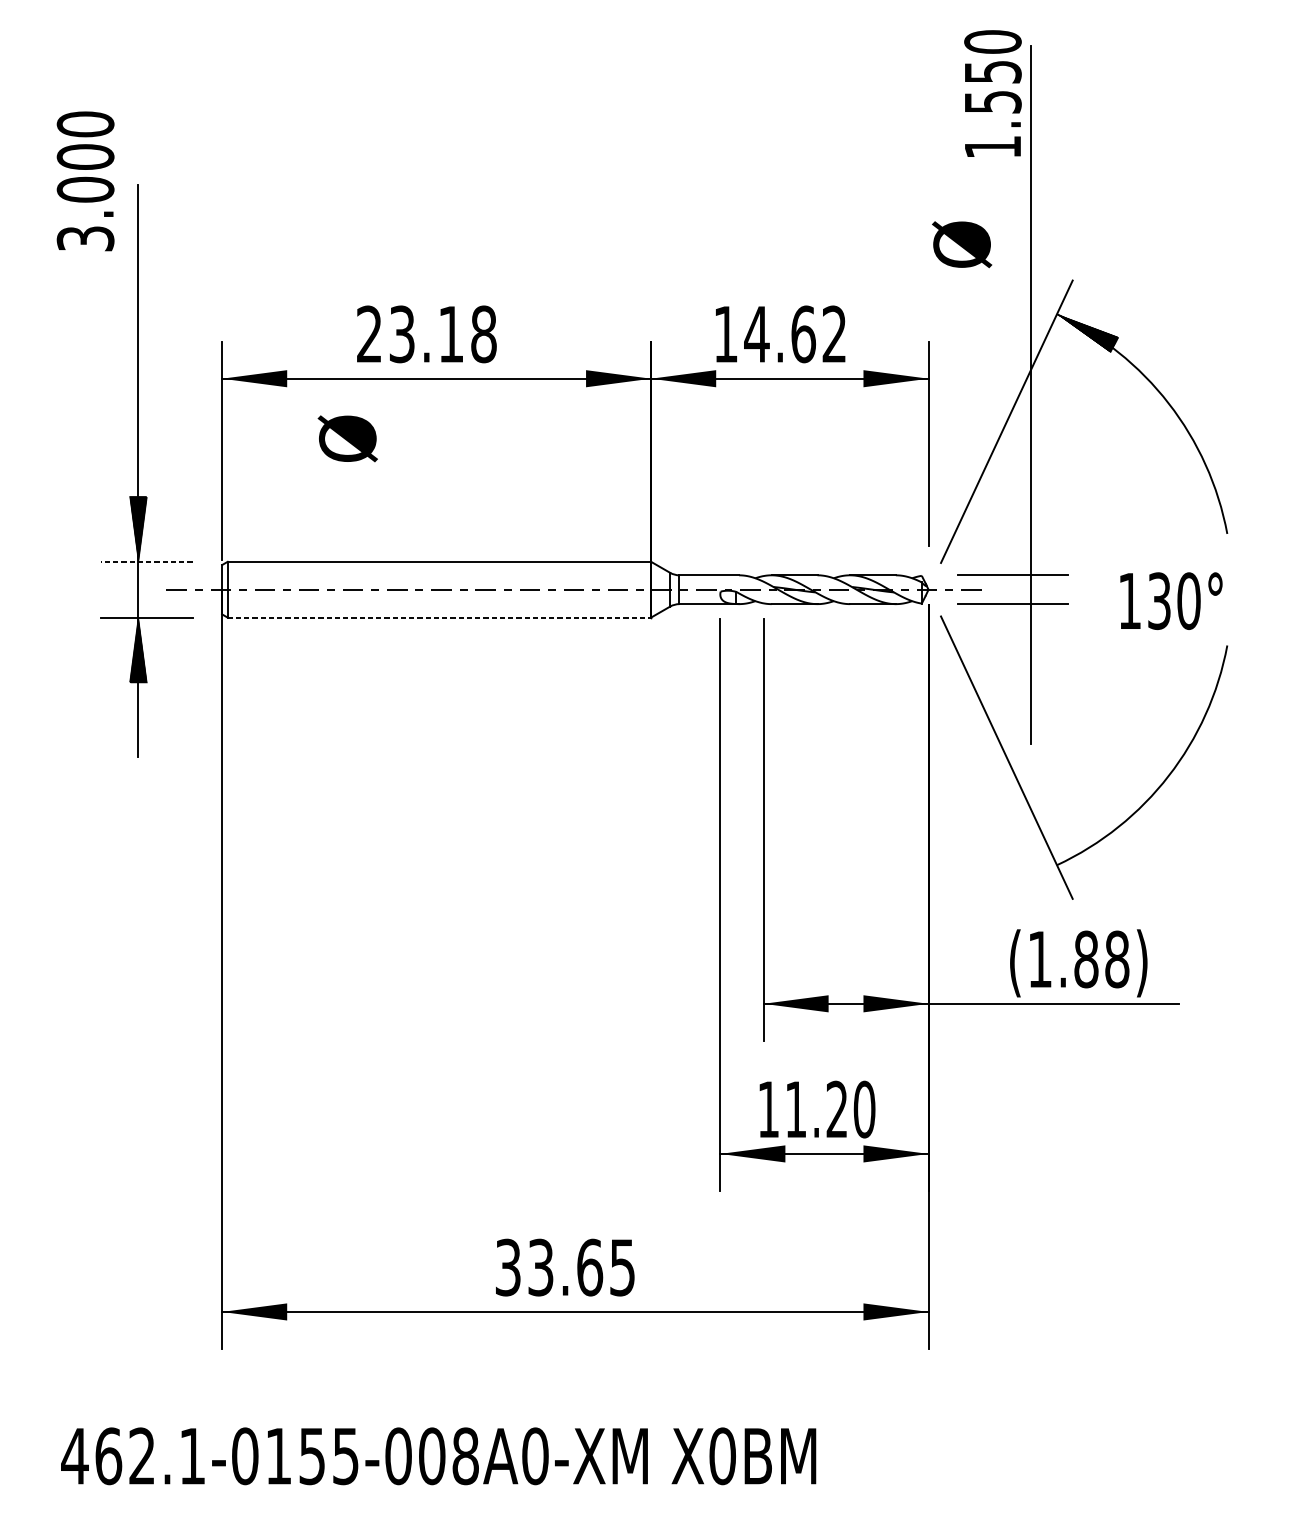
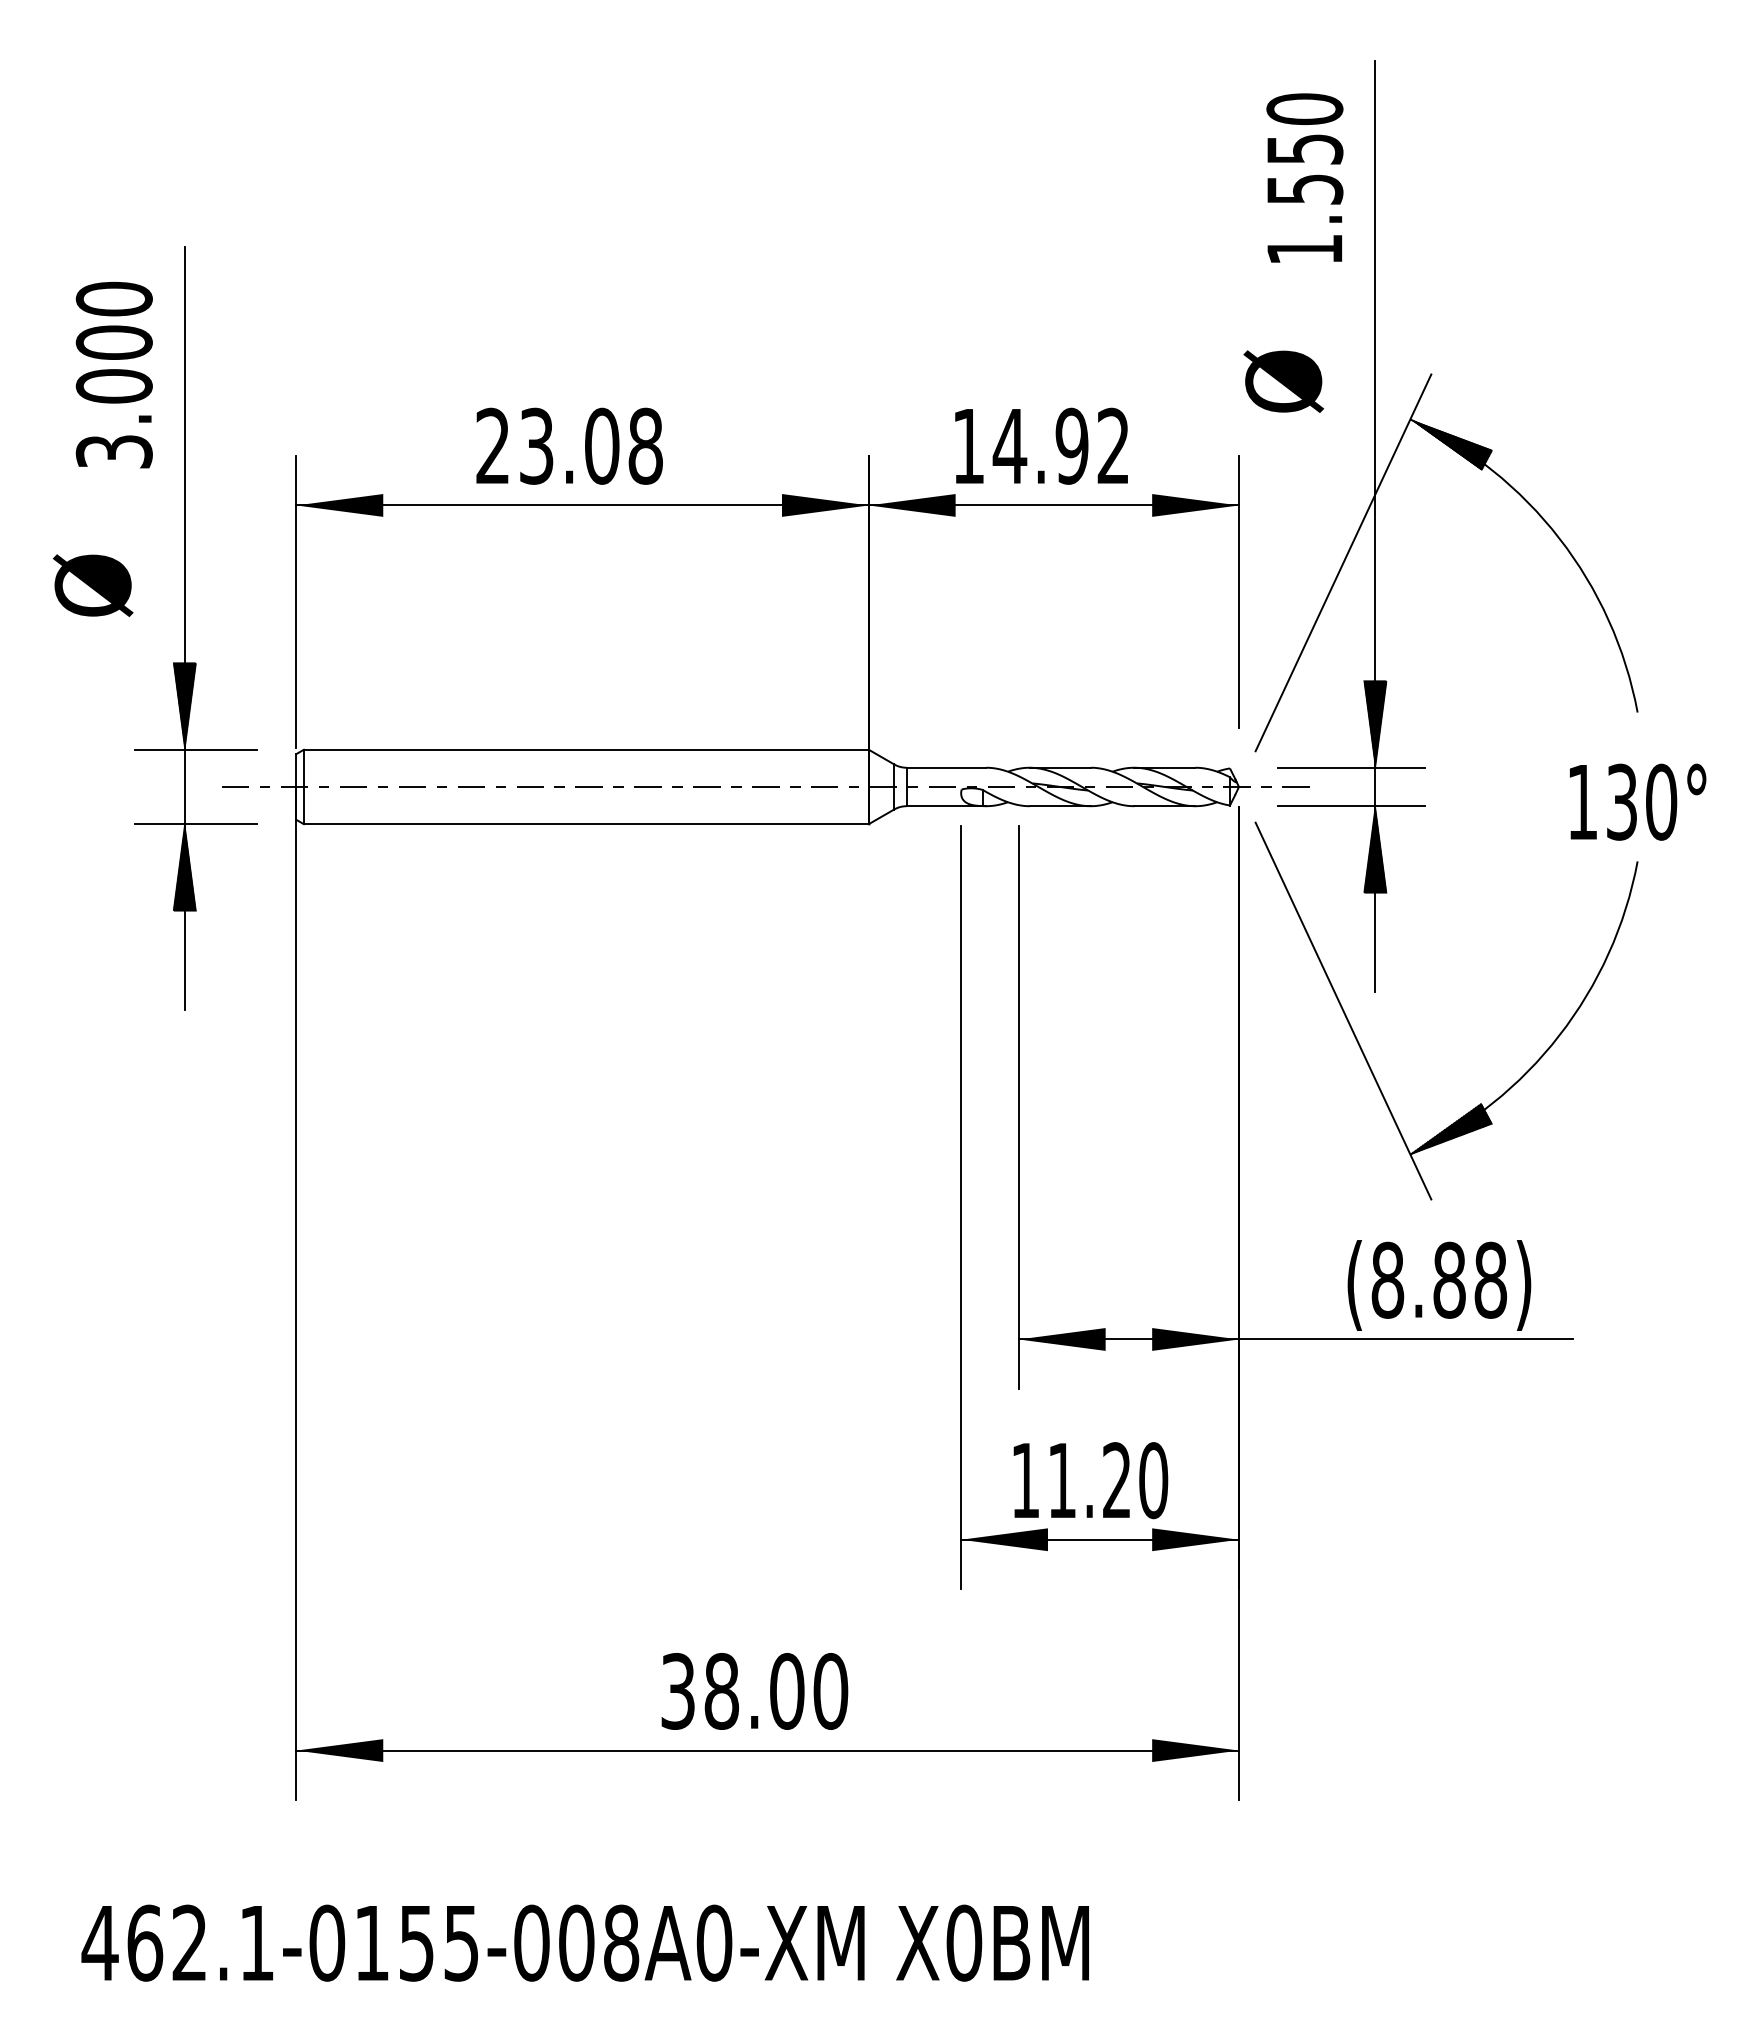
text: (992, 93) -> (1304, 177), moved
text: (85, 180) -> (113, 374), moved
text: (961, 244) -> (1283, 381), moved
text: (451, 333) -> (602, 445), 23.18 -> 23.08
text: (803, 333) -> (1071, 445), 14.62 -> 14.92
text: (347, 438) -> (92, 585), moved
hatch: (1030, 542) -> (1375, 723), added
line: (147, 561) -> (196, 749), dashed -> solid
text: (1171, 600) -> (1638, 801), moved
line: (439, 617) -> (586, 824), dashed -> solid
hatch: (1030, 636) -> (1375, 849), added
hatch: (1087, 845) -> (1451, 1128), added
text: (1039, 958) -> (1387, 1279), (1.88) -> (8.88)
text: (581, 1266) -> (776, 1690), 33.65 -> 38.00

